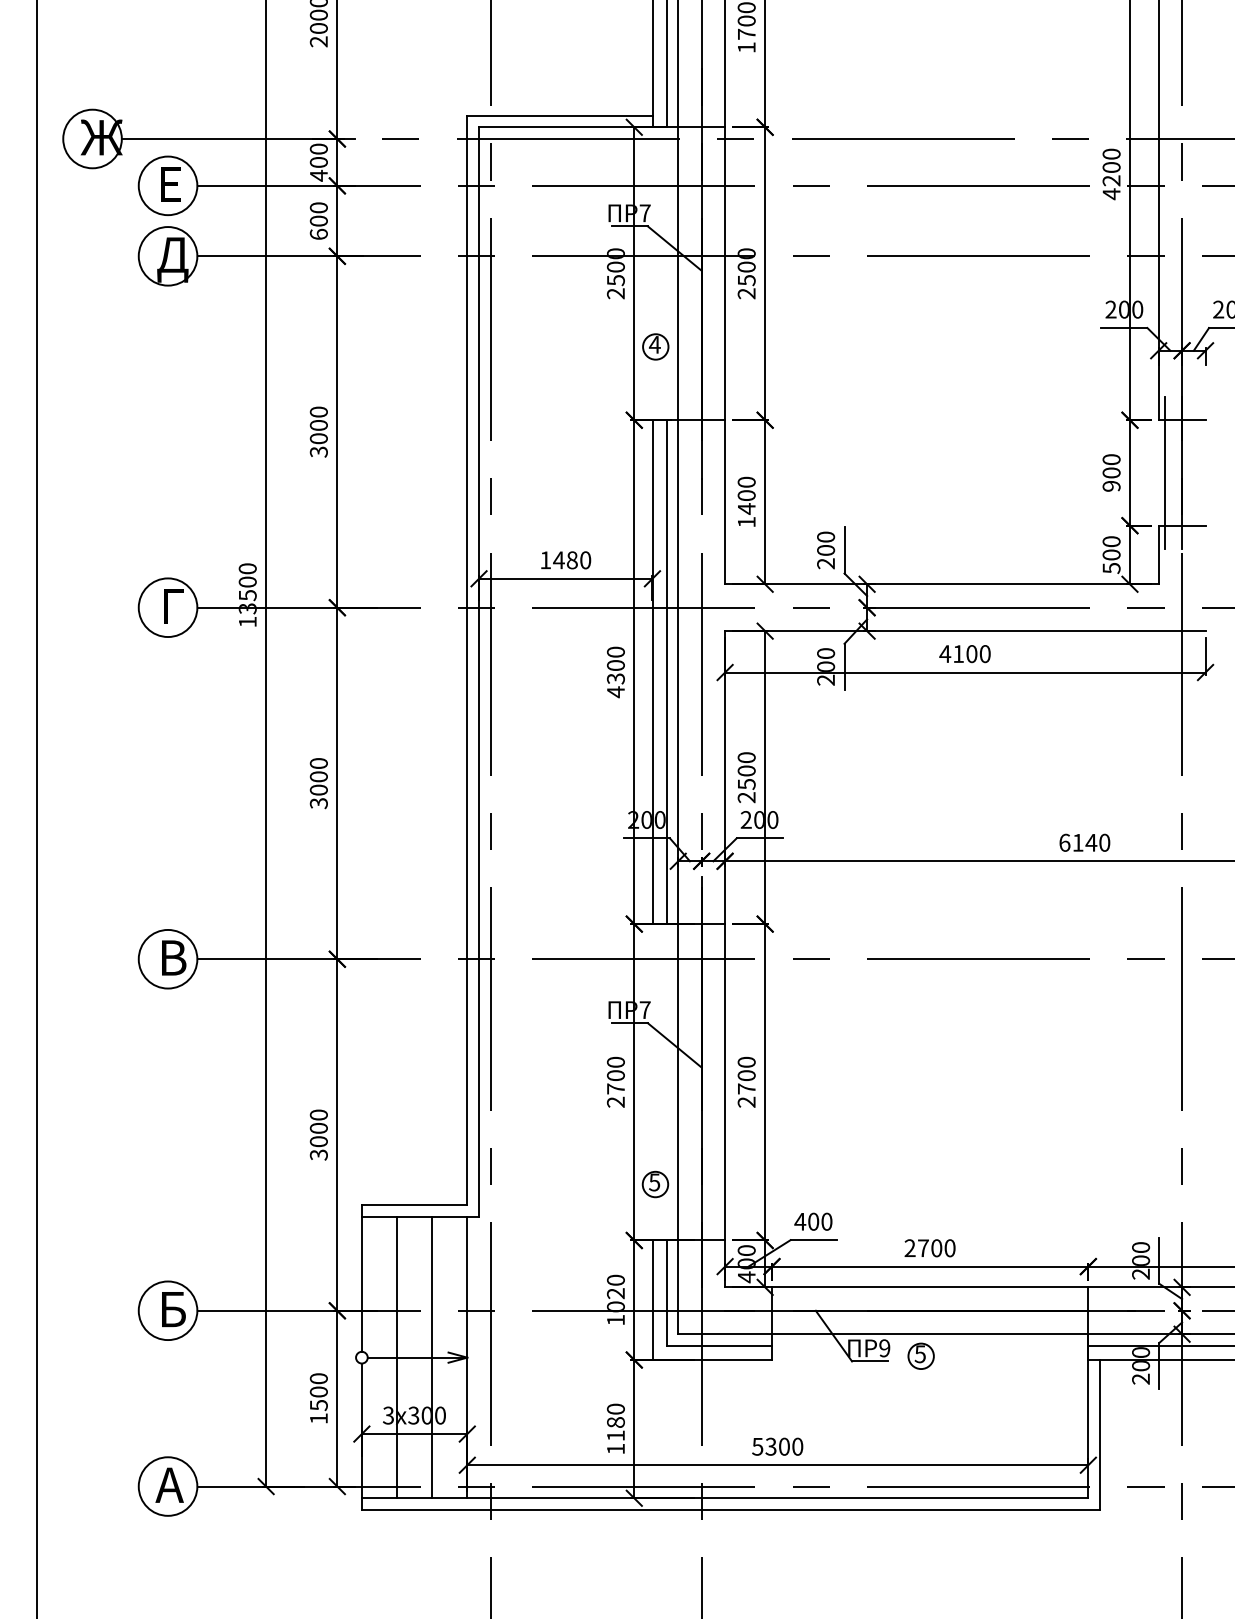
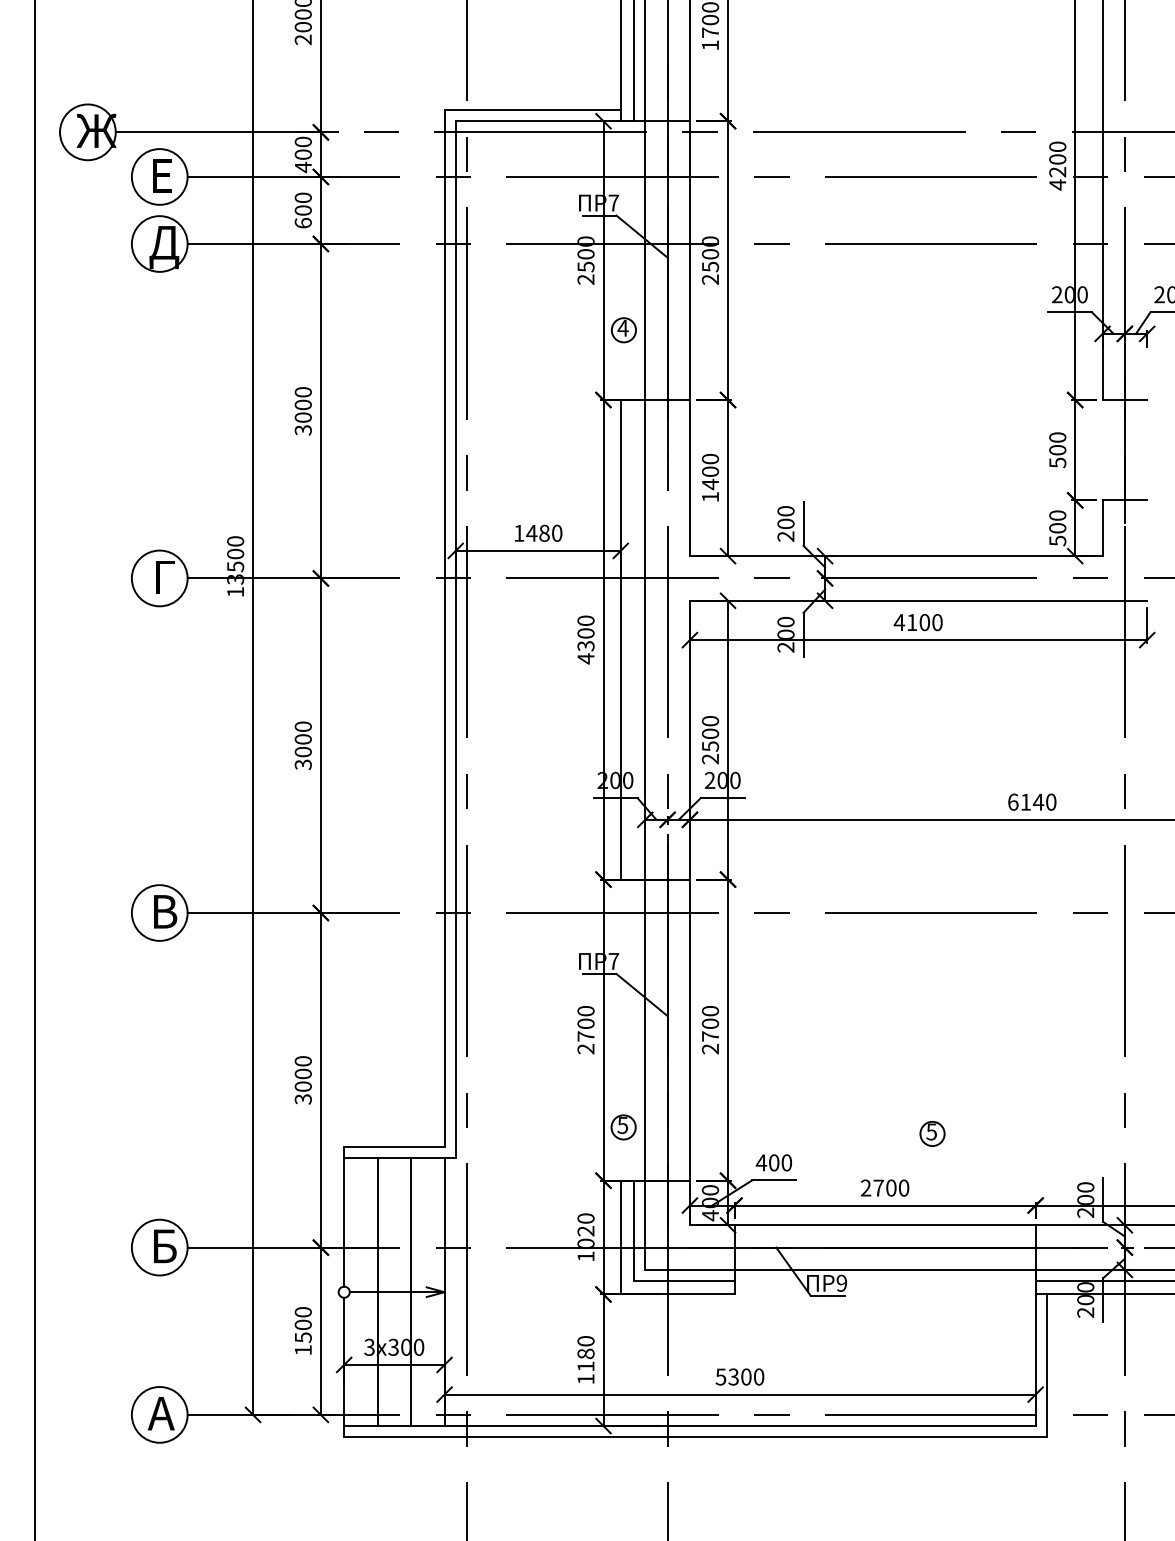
line: (1164, 472) -> (1108, 449), removed
text: (1111, 485) -> (1057, 462), 900 -> 500
line: (666, 671) -> (634, 639), removed
part: (921, 1355) -> (932, 1133), moved

